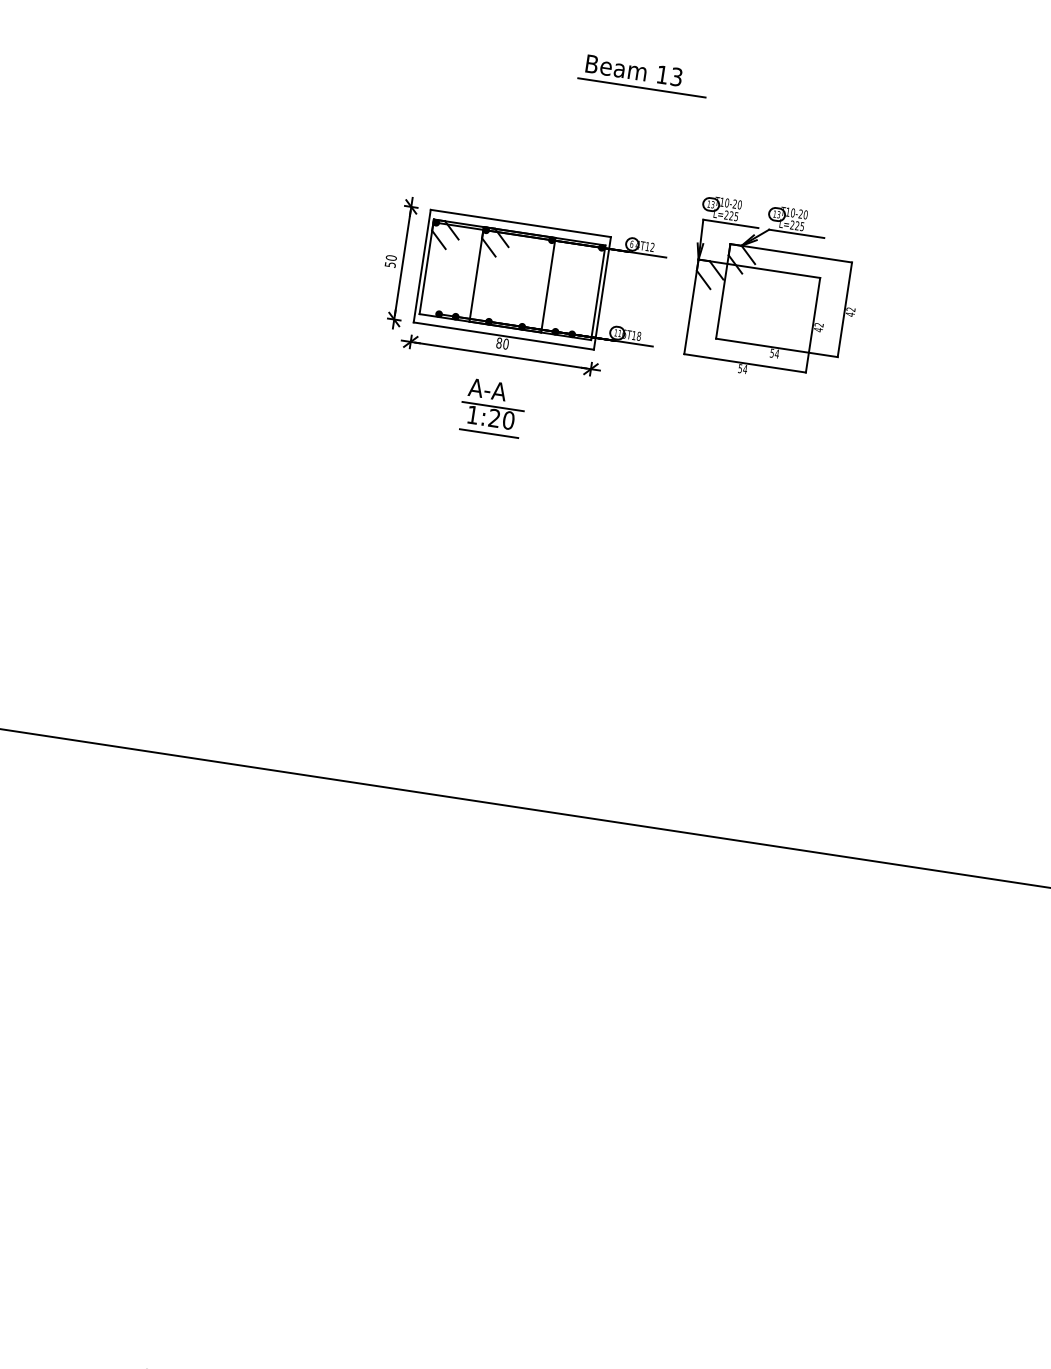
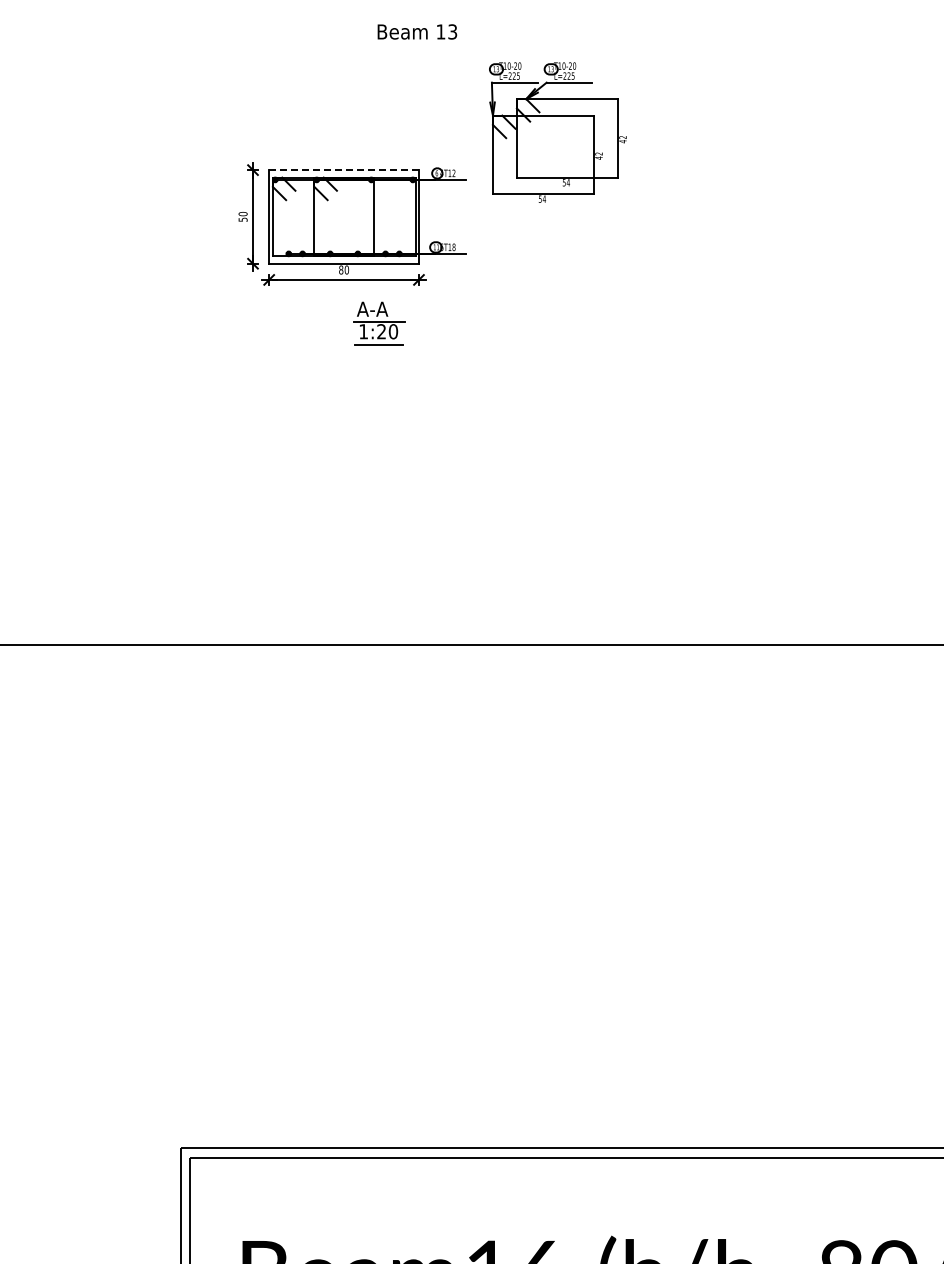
line: (641, 88) -> (425, 45), removed
line: (521, 224) -> (344, 170), solid -> dashed
part: (773, 291) -> (557, 132), moved
part: (493, 408) -> (379, 323), moved

